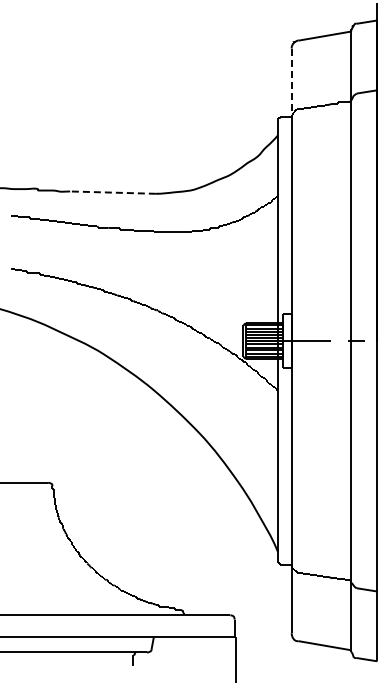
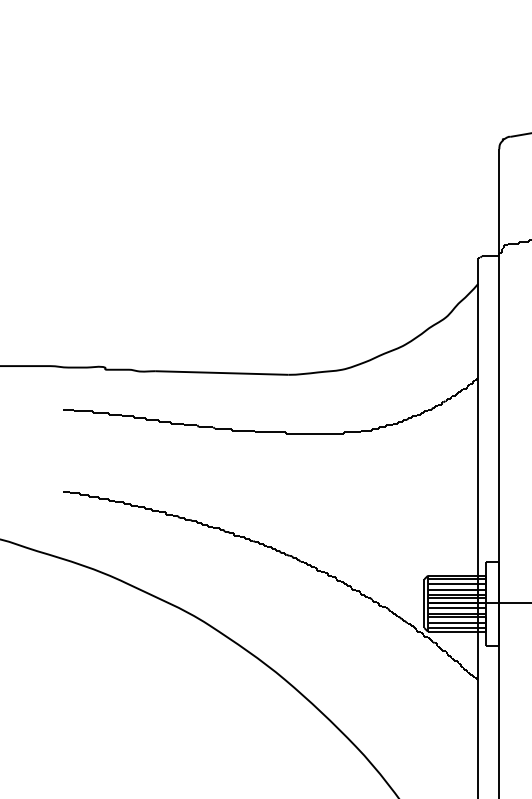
line: (291, 83) -> (499, 203), dashed -> solid
line: (112, 192) -> (221, 372), dashed -> solid

